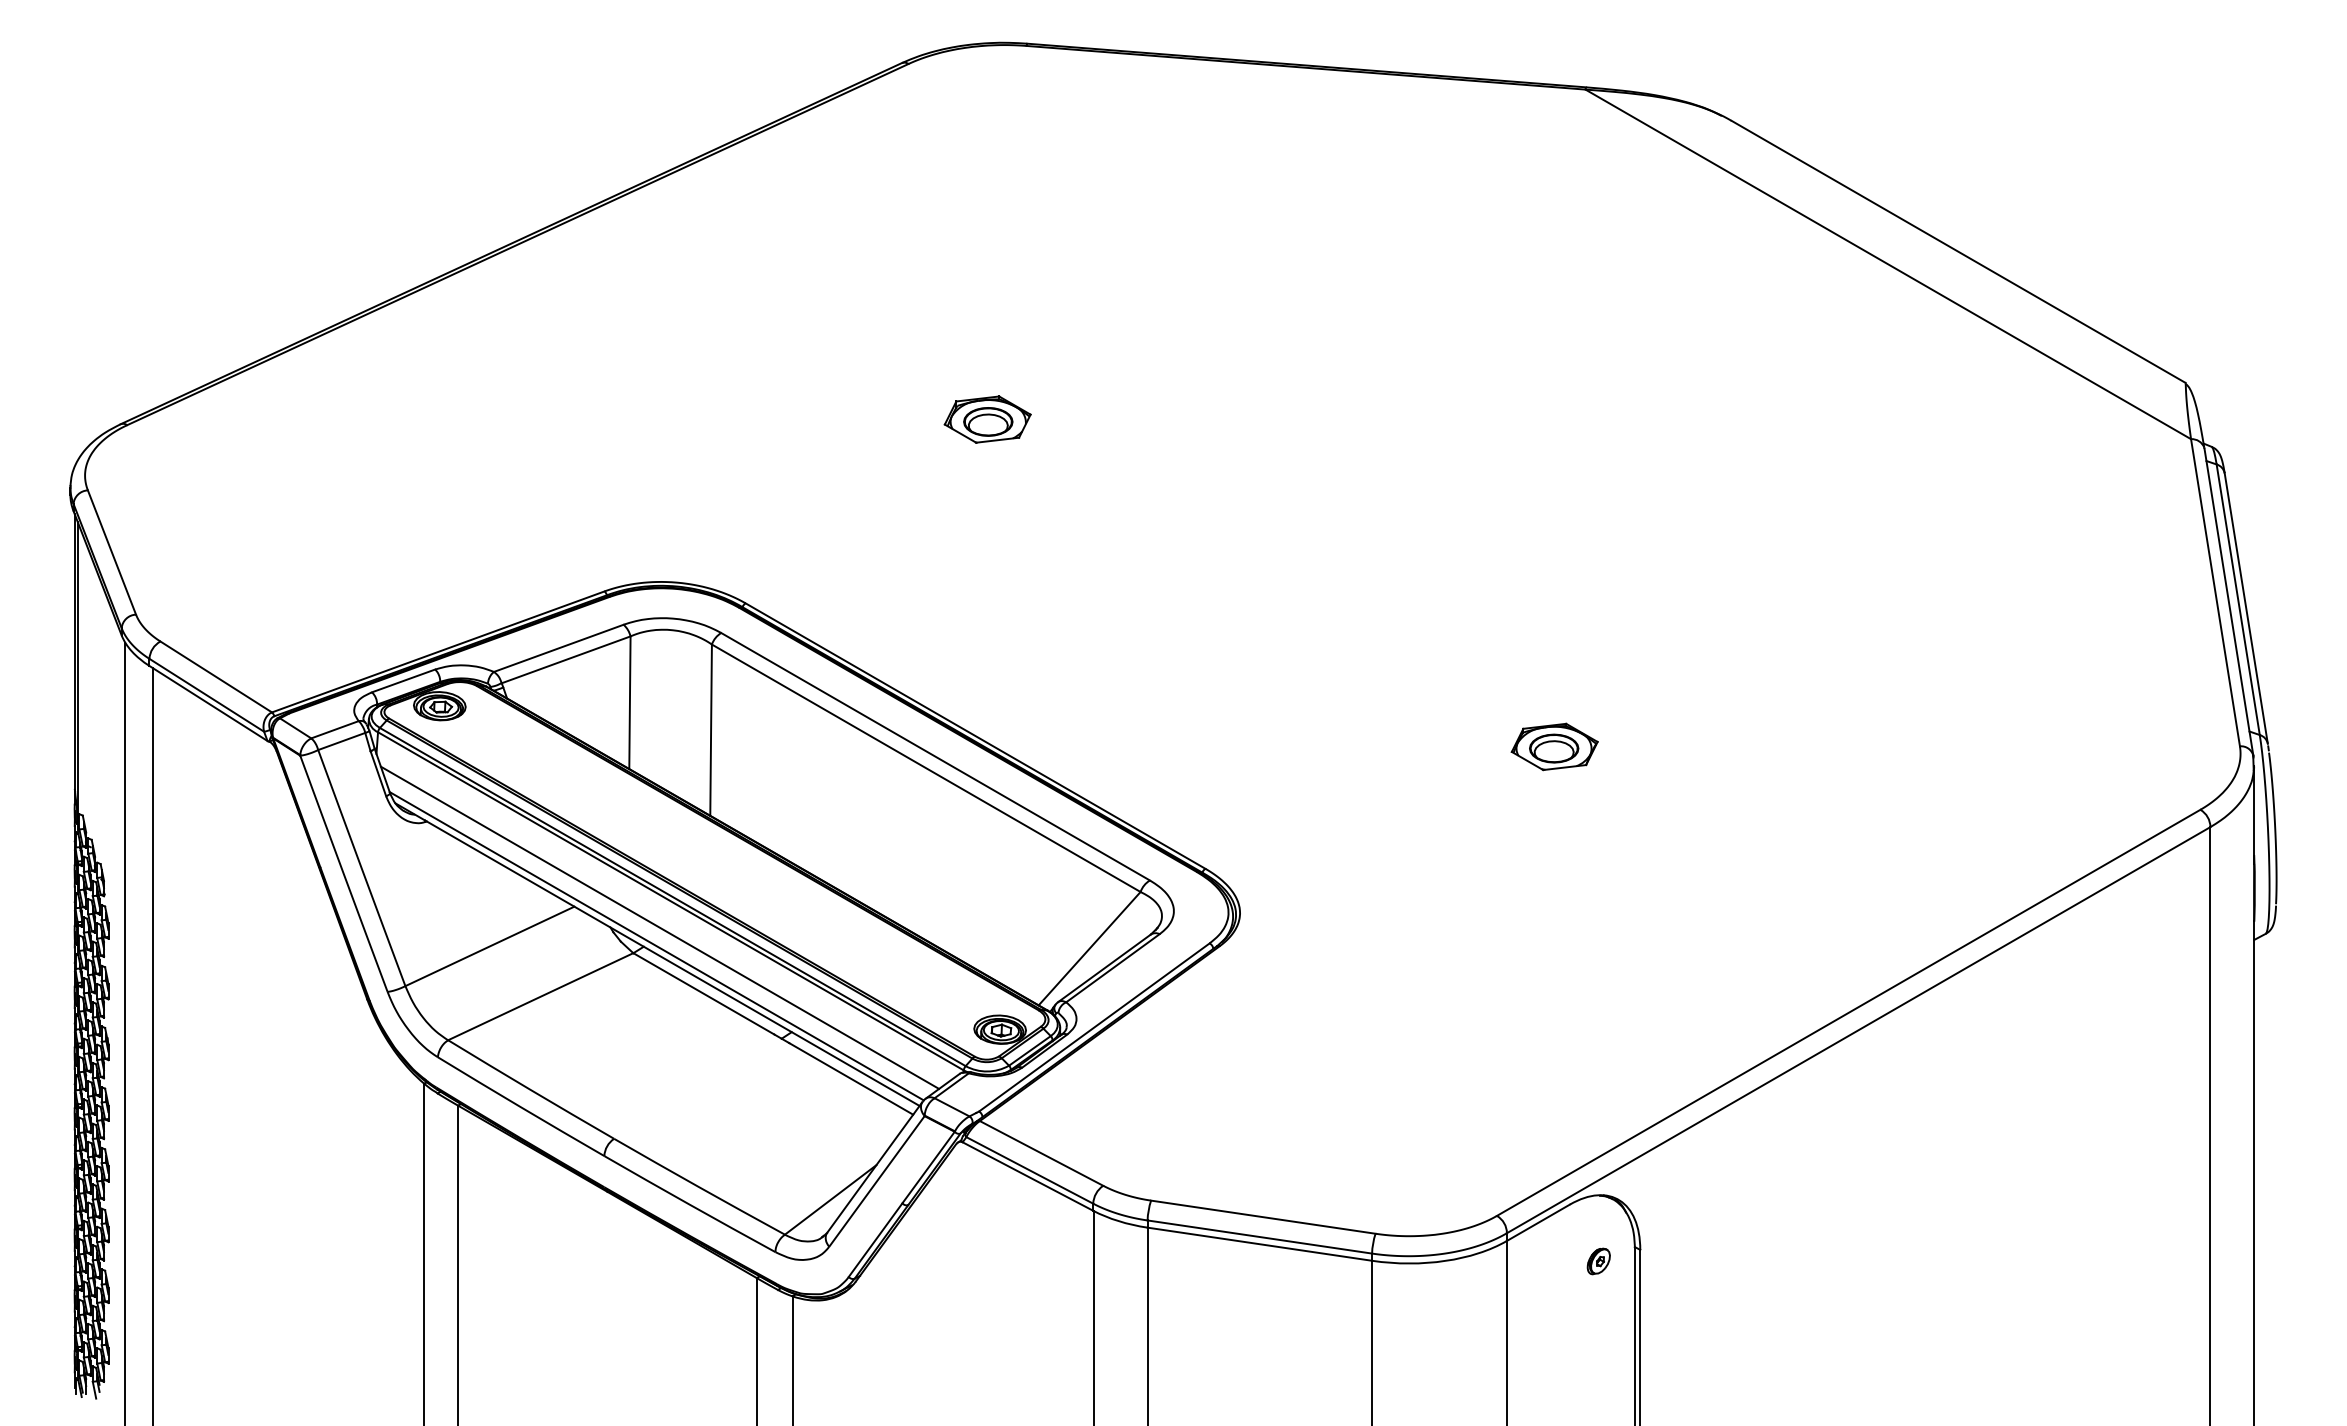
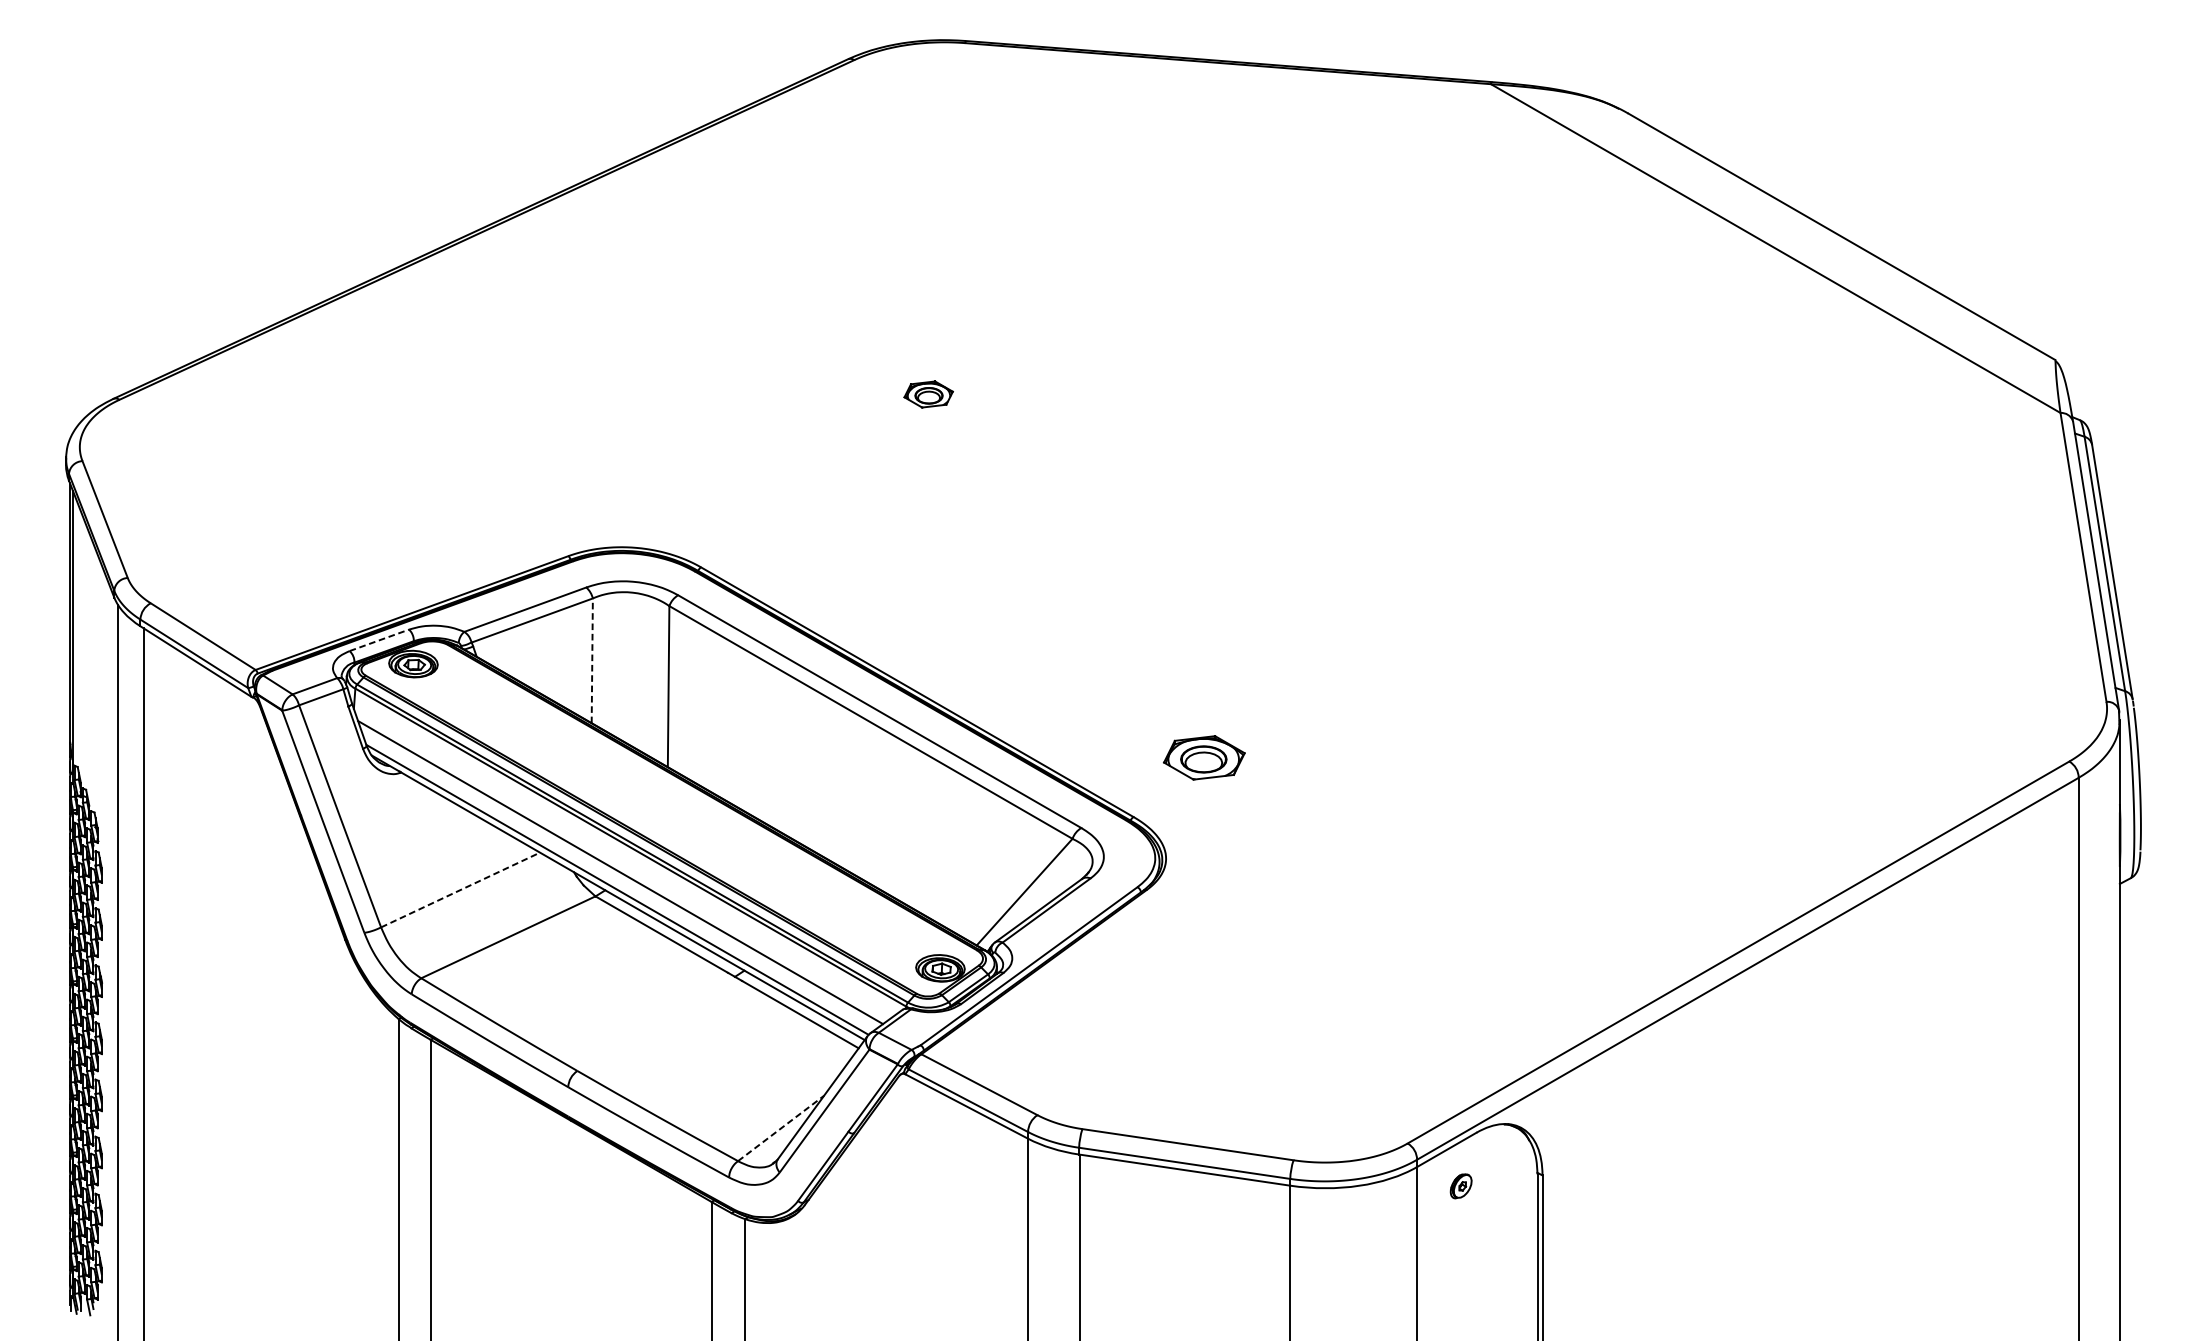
part: (987, 419) -> (928, 394), size x0.6
line: (403, 680) -> (379, 639), solid -> dashed
line: (629, 702) -> (591, 660), solid -> dashed
part: (1554, 746) -> (1204, 757), moved
line: (490, 946) -> (461, 890), solid -> dashed
line: (831, 1199) -> (781, 1128), solid -> dashed
part: (1598, 1261) -> (1460, 1186), moved

